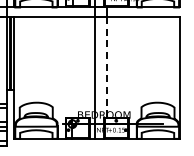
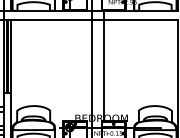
line: (106, 67) -> (103, 70), dashed -> solid

